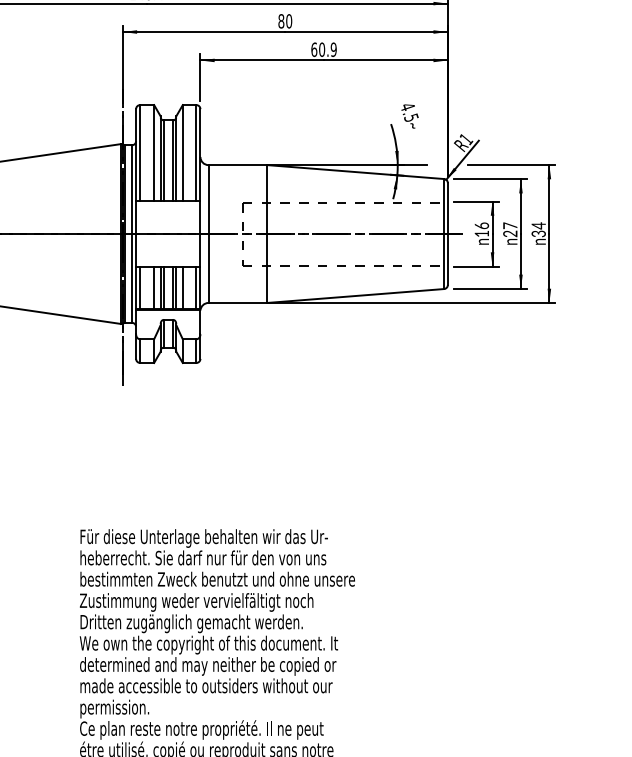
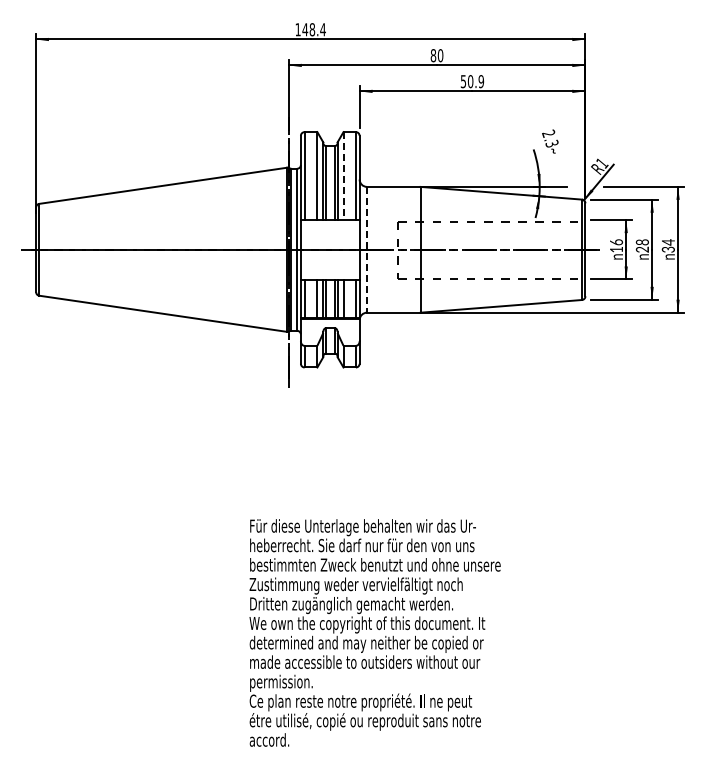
text: (314, 49) -> (463, 81), 60.9 -> 50.9
text: (409, 112) -> (550, 138), 4.5 -> 2.3
line: (182, 152) -> (343, 175), solid -> dashed
text: (509, 226) -> (641, 242), 27 -> 28
line: (209, 233) -> (367, 249), solid -> dashed

